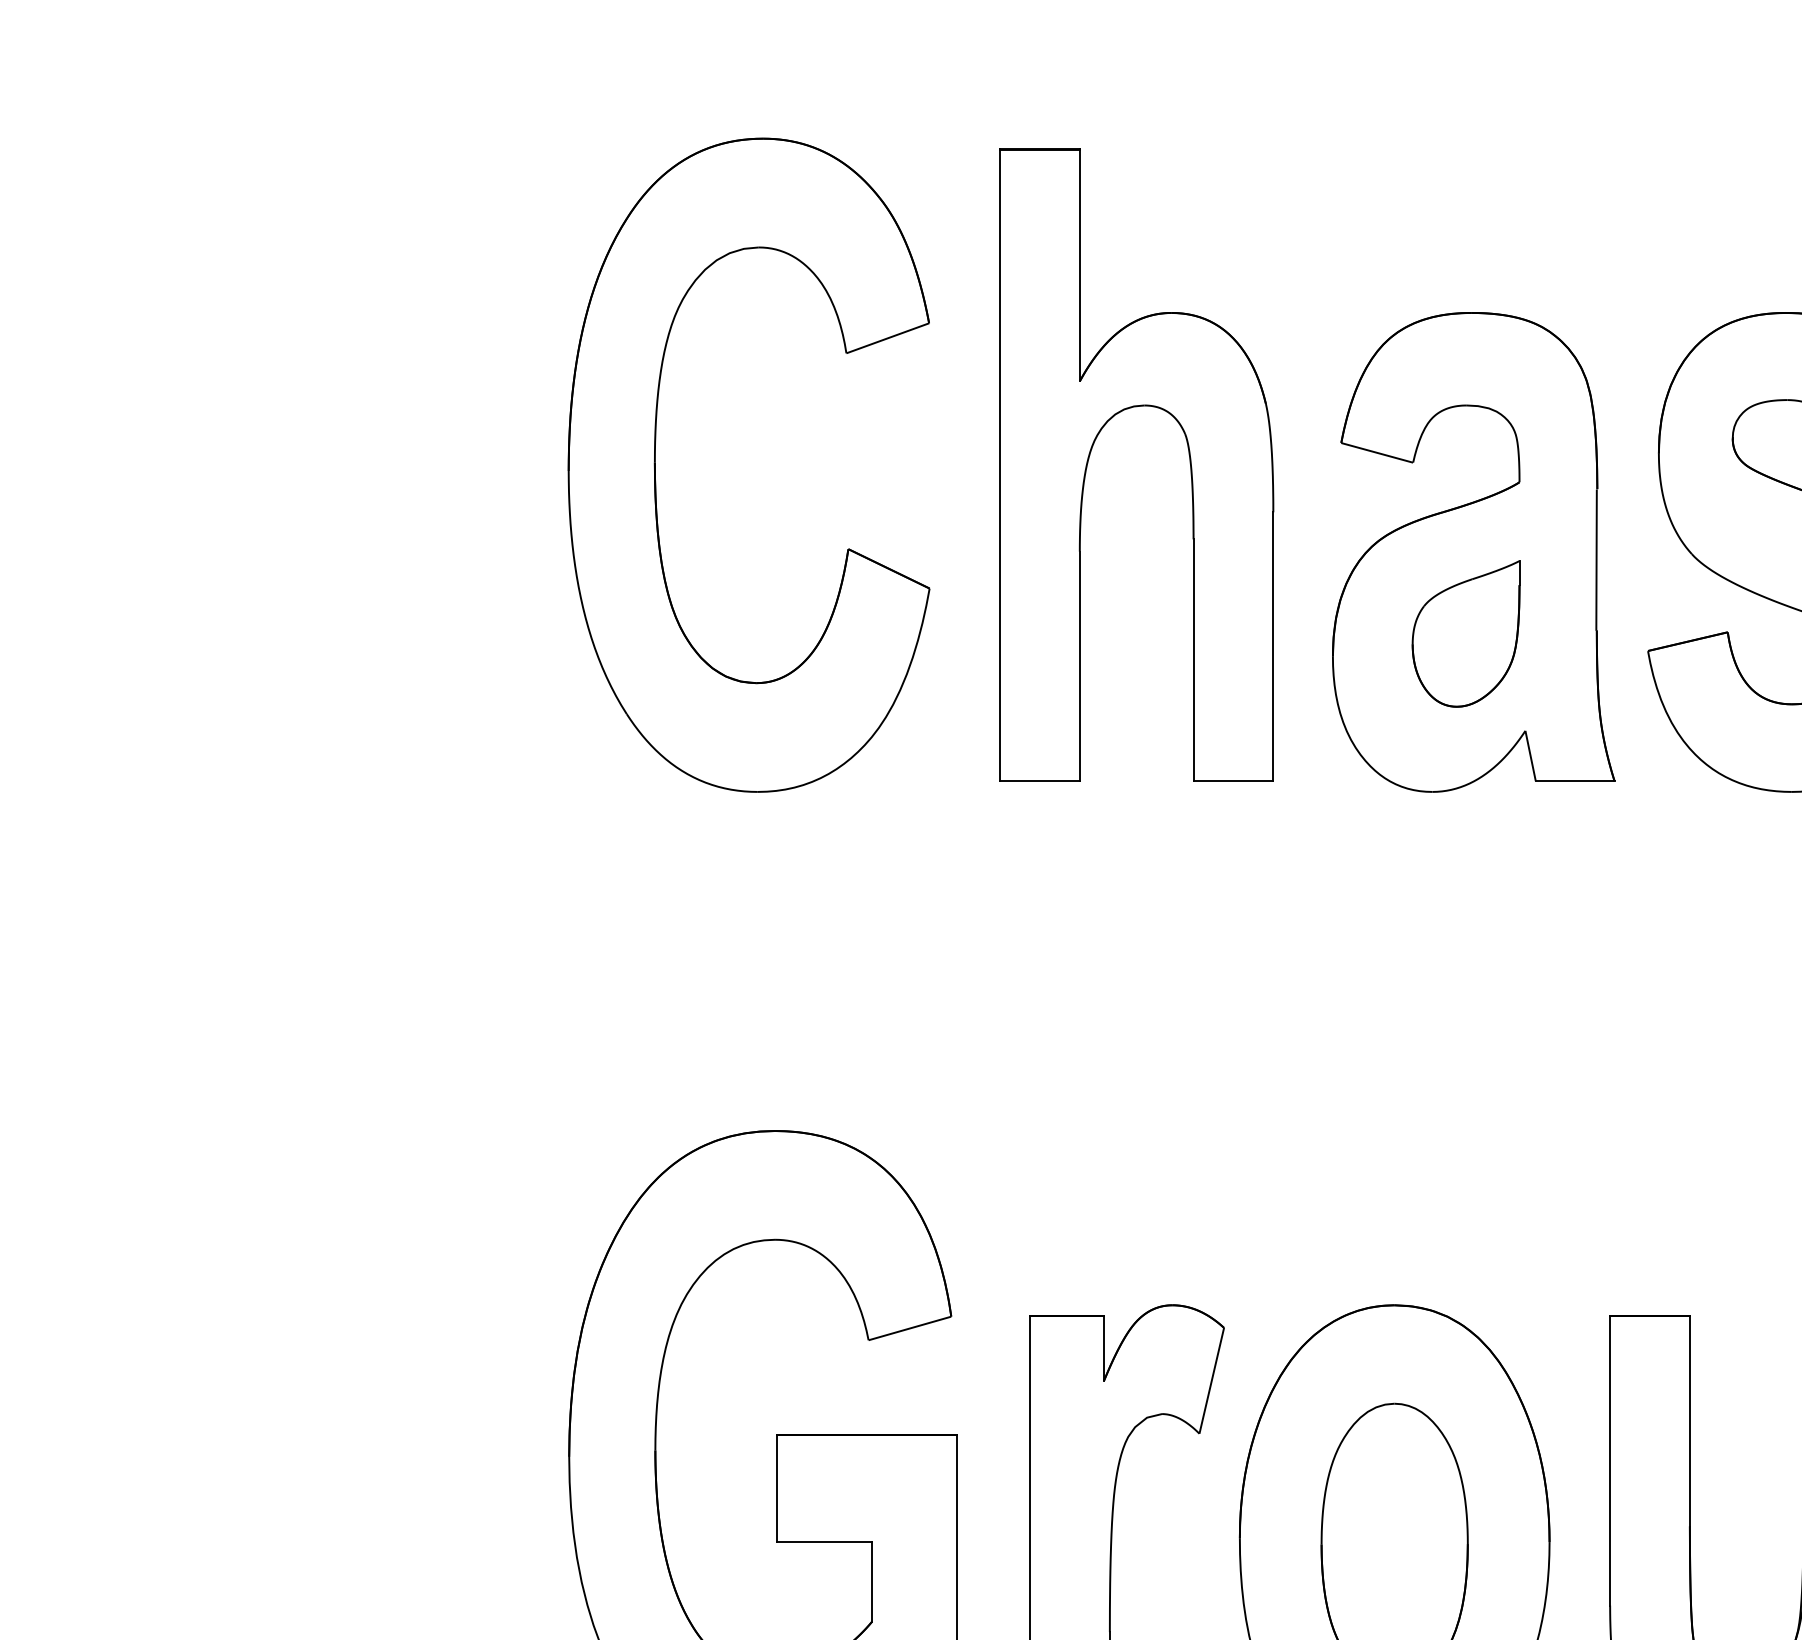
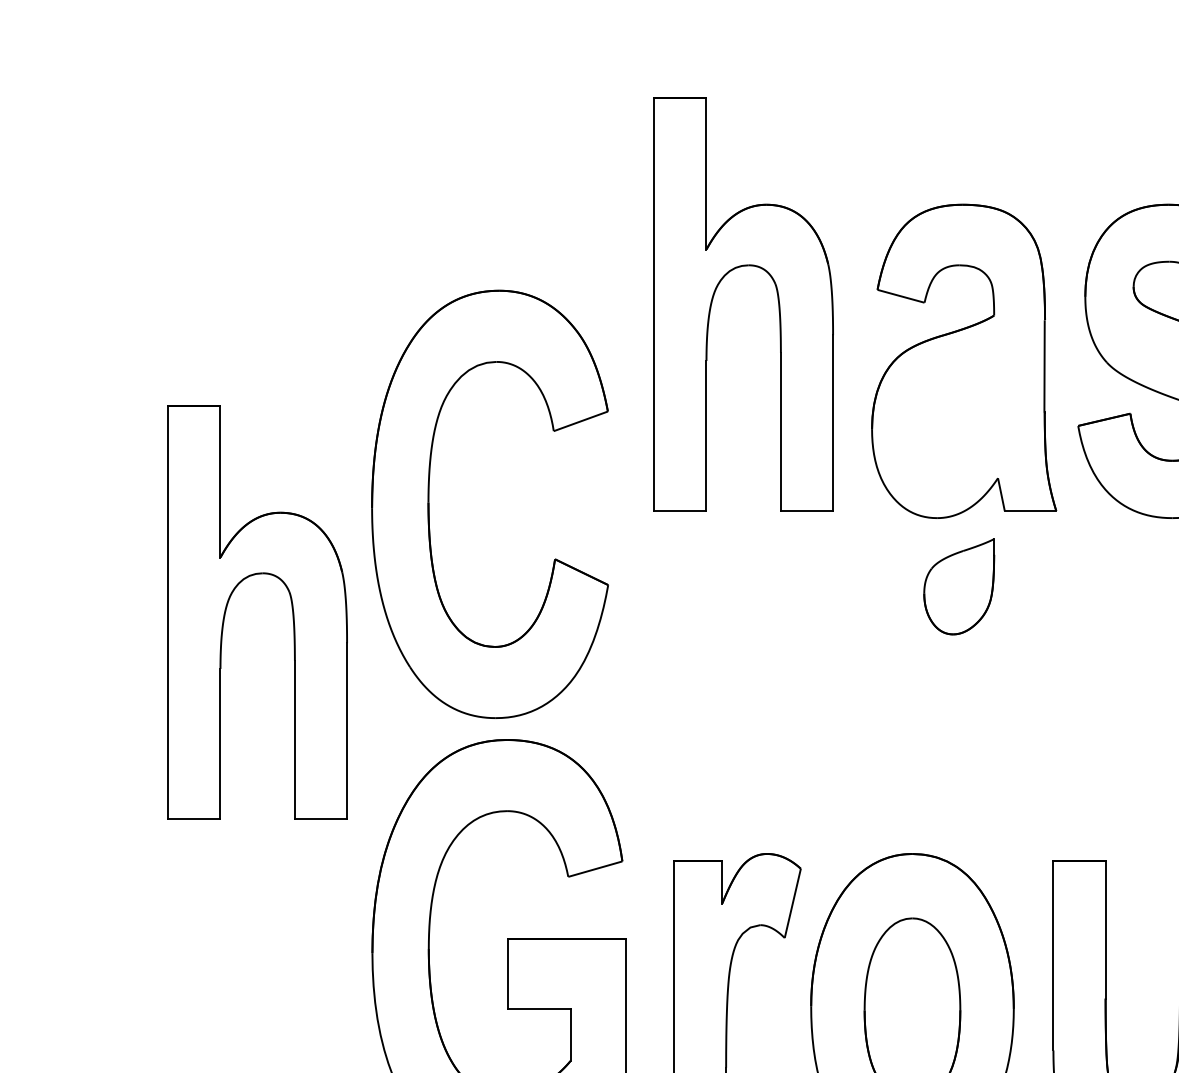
part: (656, 463) -> (429, 503), moved
part: (1466, 633) -> (959, 586), moved
part: (350, 919) -> (229, 601), added

